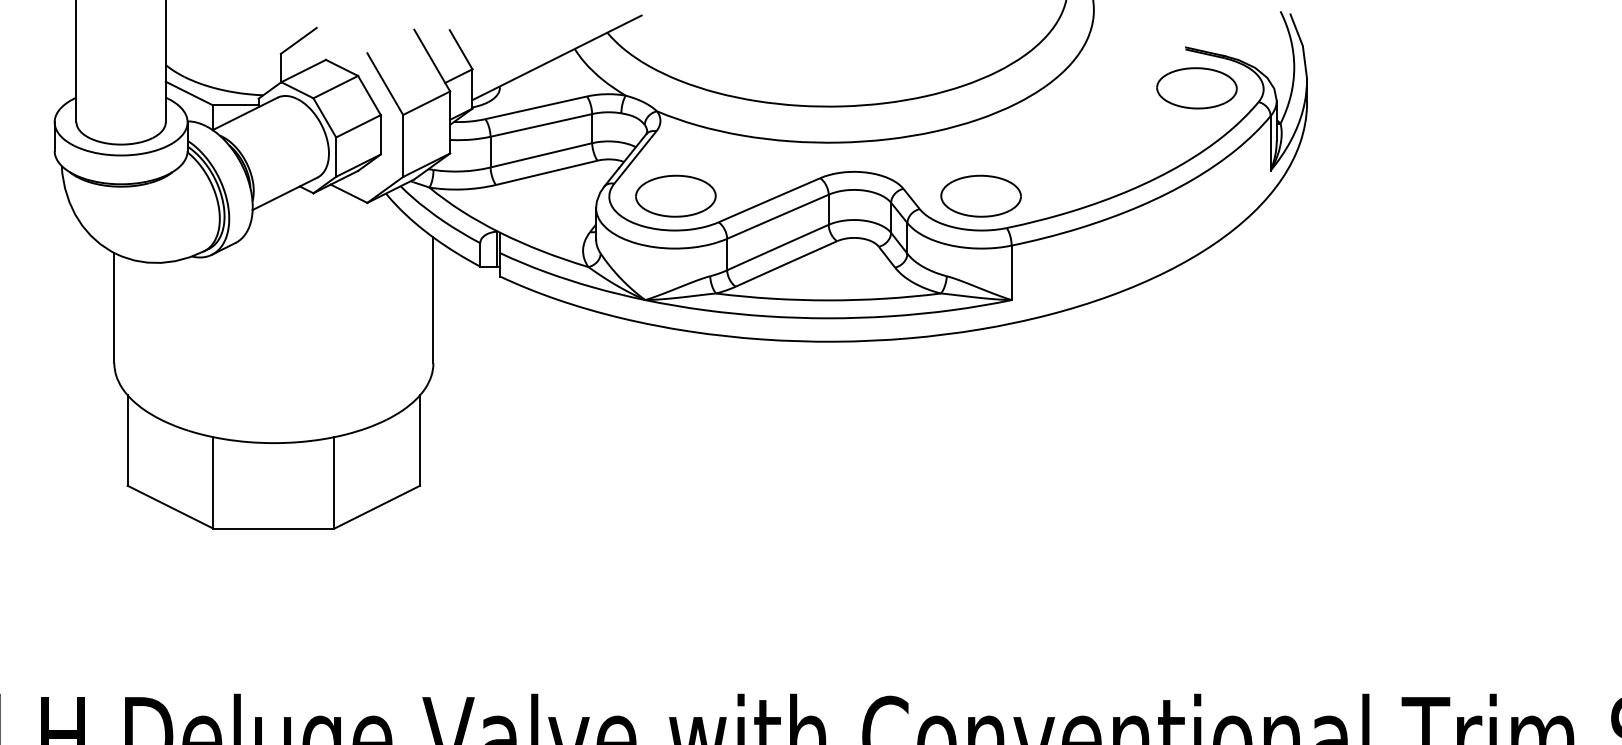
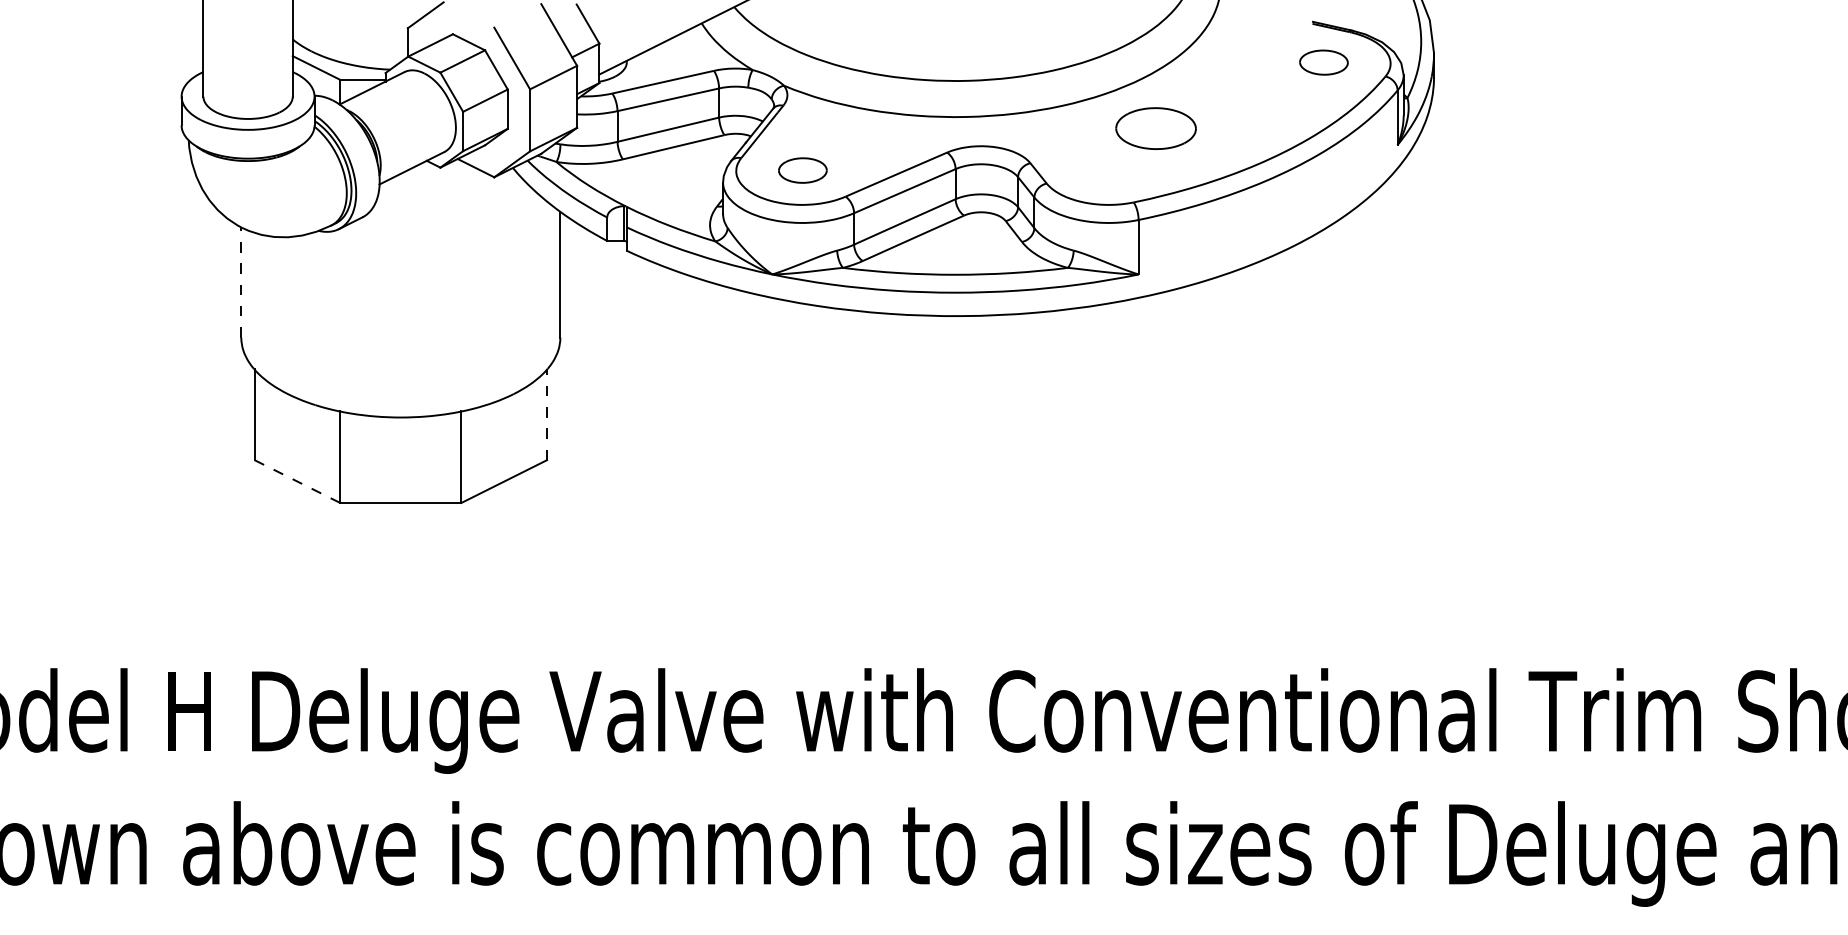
part: (1196, 88) -> (1323, 62), size x0.6
part: (675, 196) -> (802, 170), size x0.6
part: (980, 196) -> (1155, 128), moved
line: (114, 308) -> (241, 282), solid -> dashed
line: (420, 440) -> (547, 414), solid -> dashed
line: (170, 507) -> (297, 481), solid -> dashed

